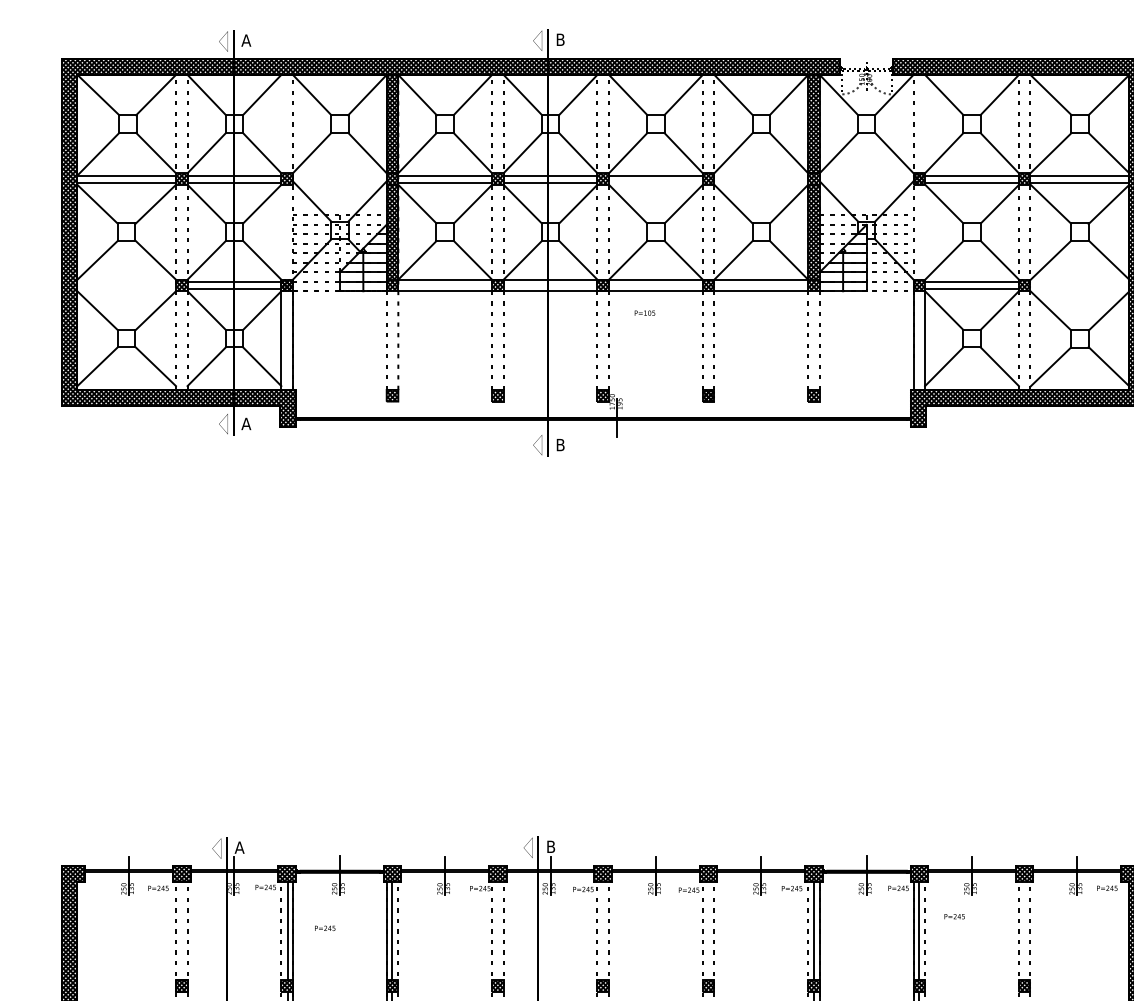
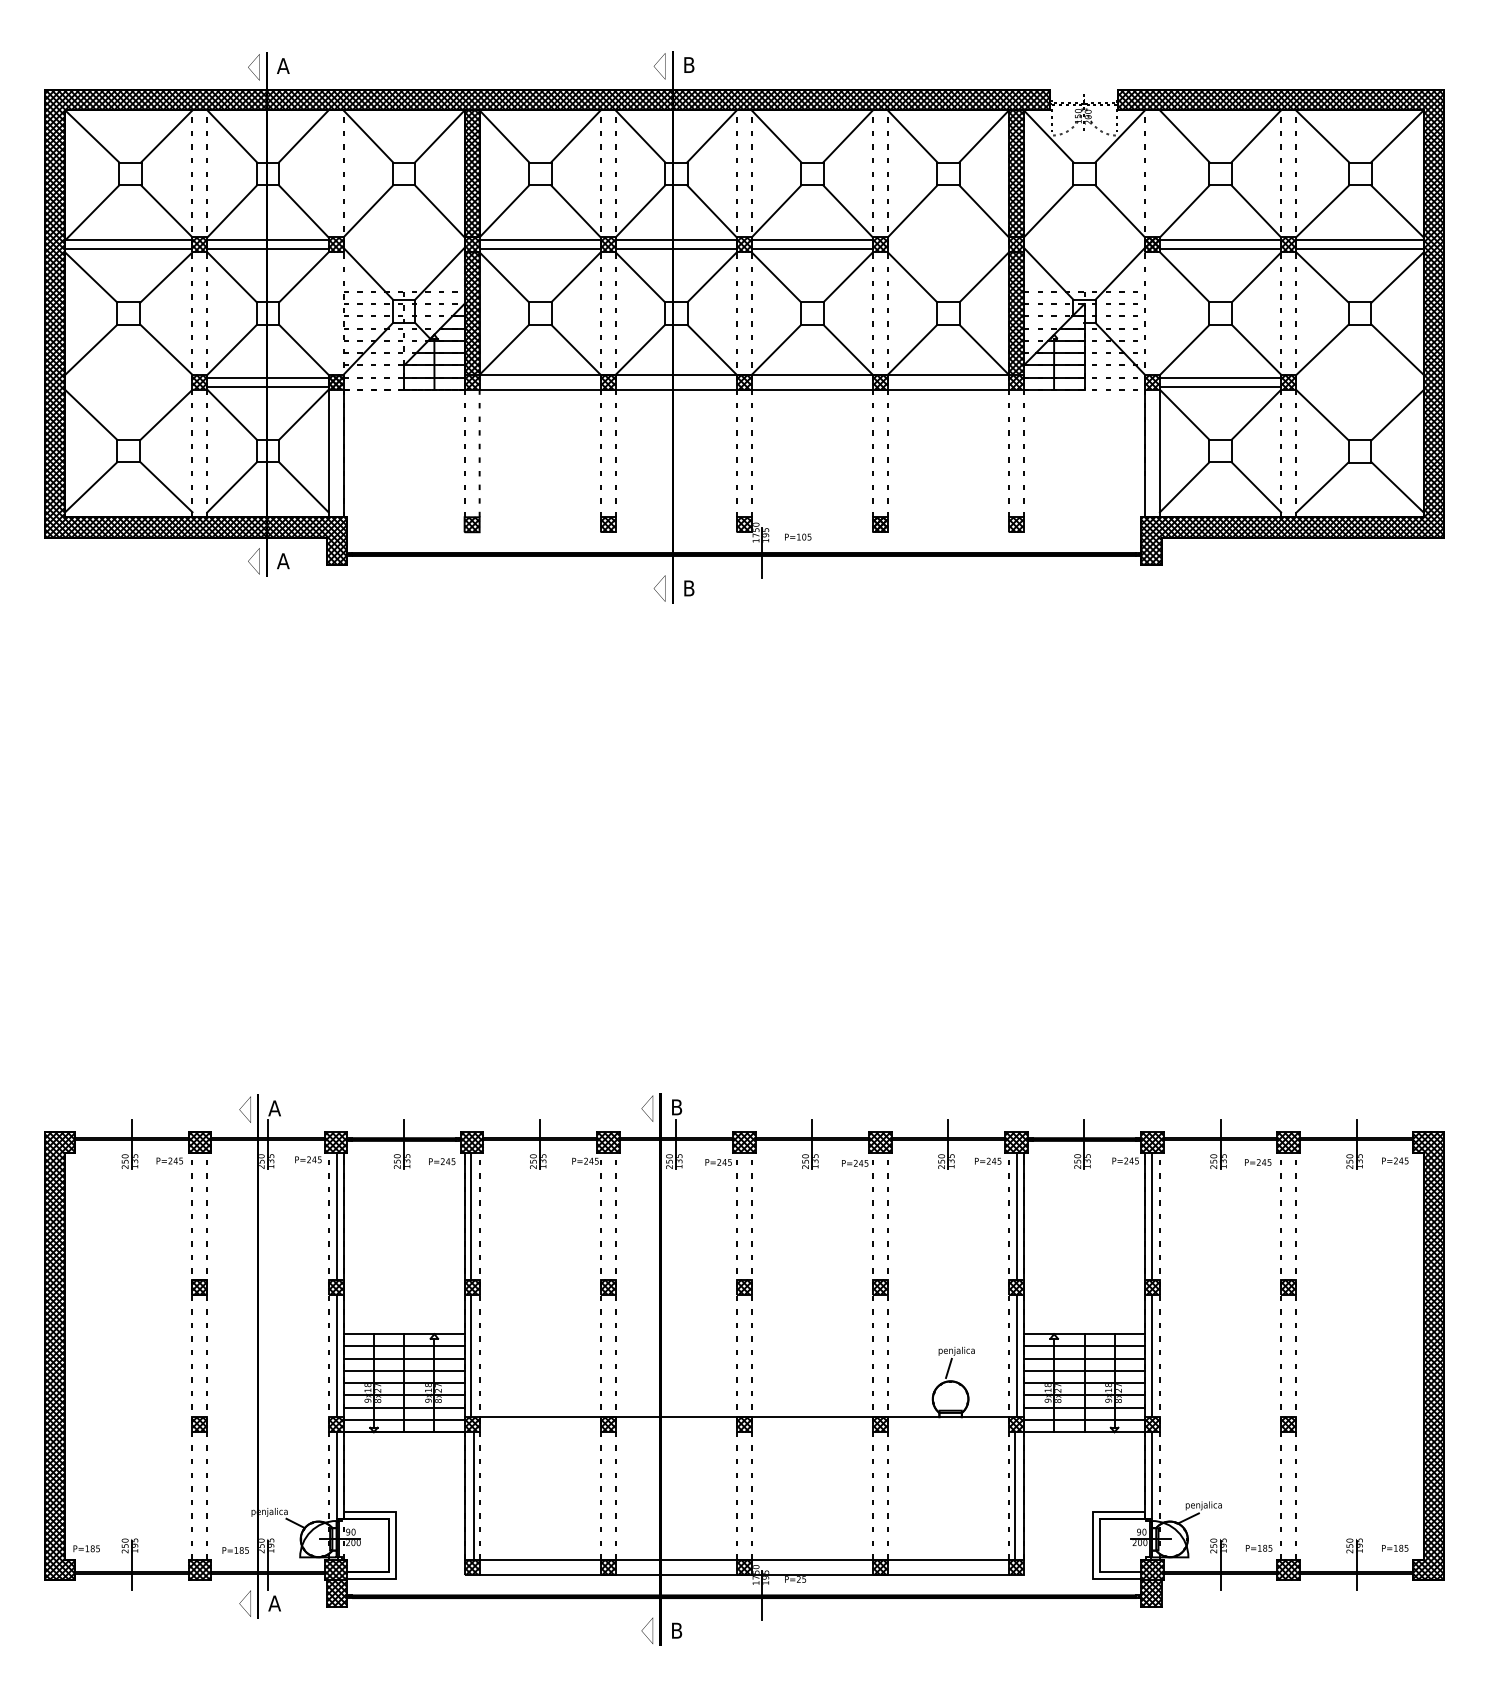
line: (655, 182) -> (811, 249), added
text: (645, 312) -> (798, 536), moved
text: (954, 916) -> (1258, 1162), moved
text: (325, 928) -> (442, 1161), moved

